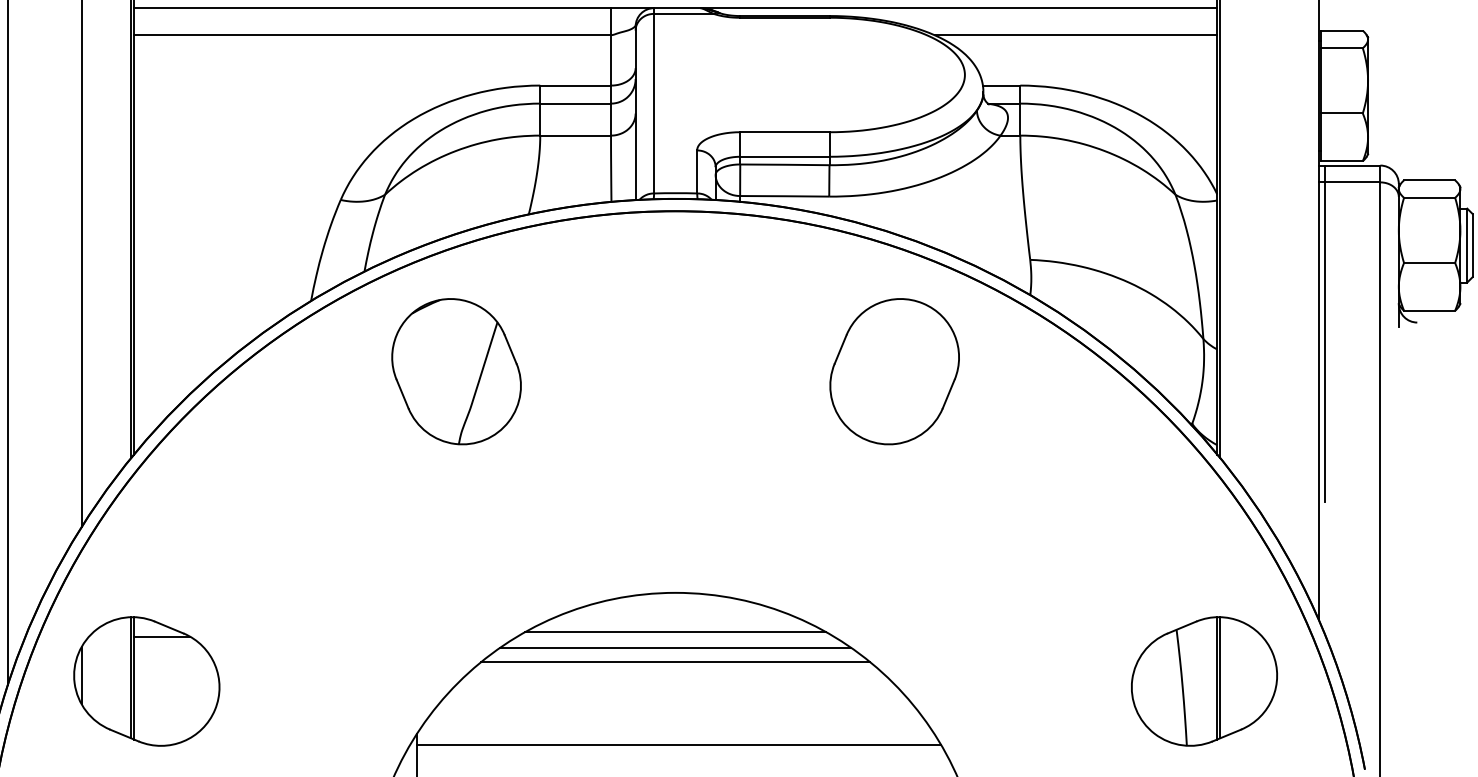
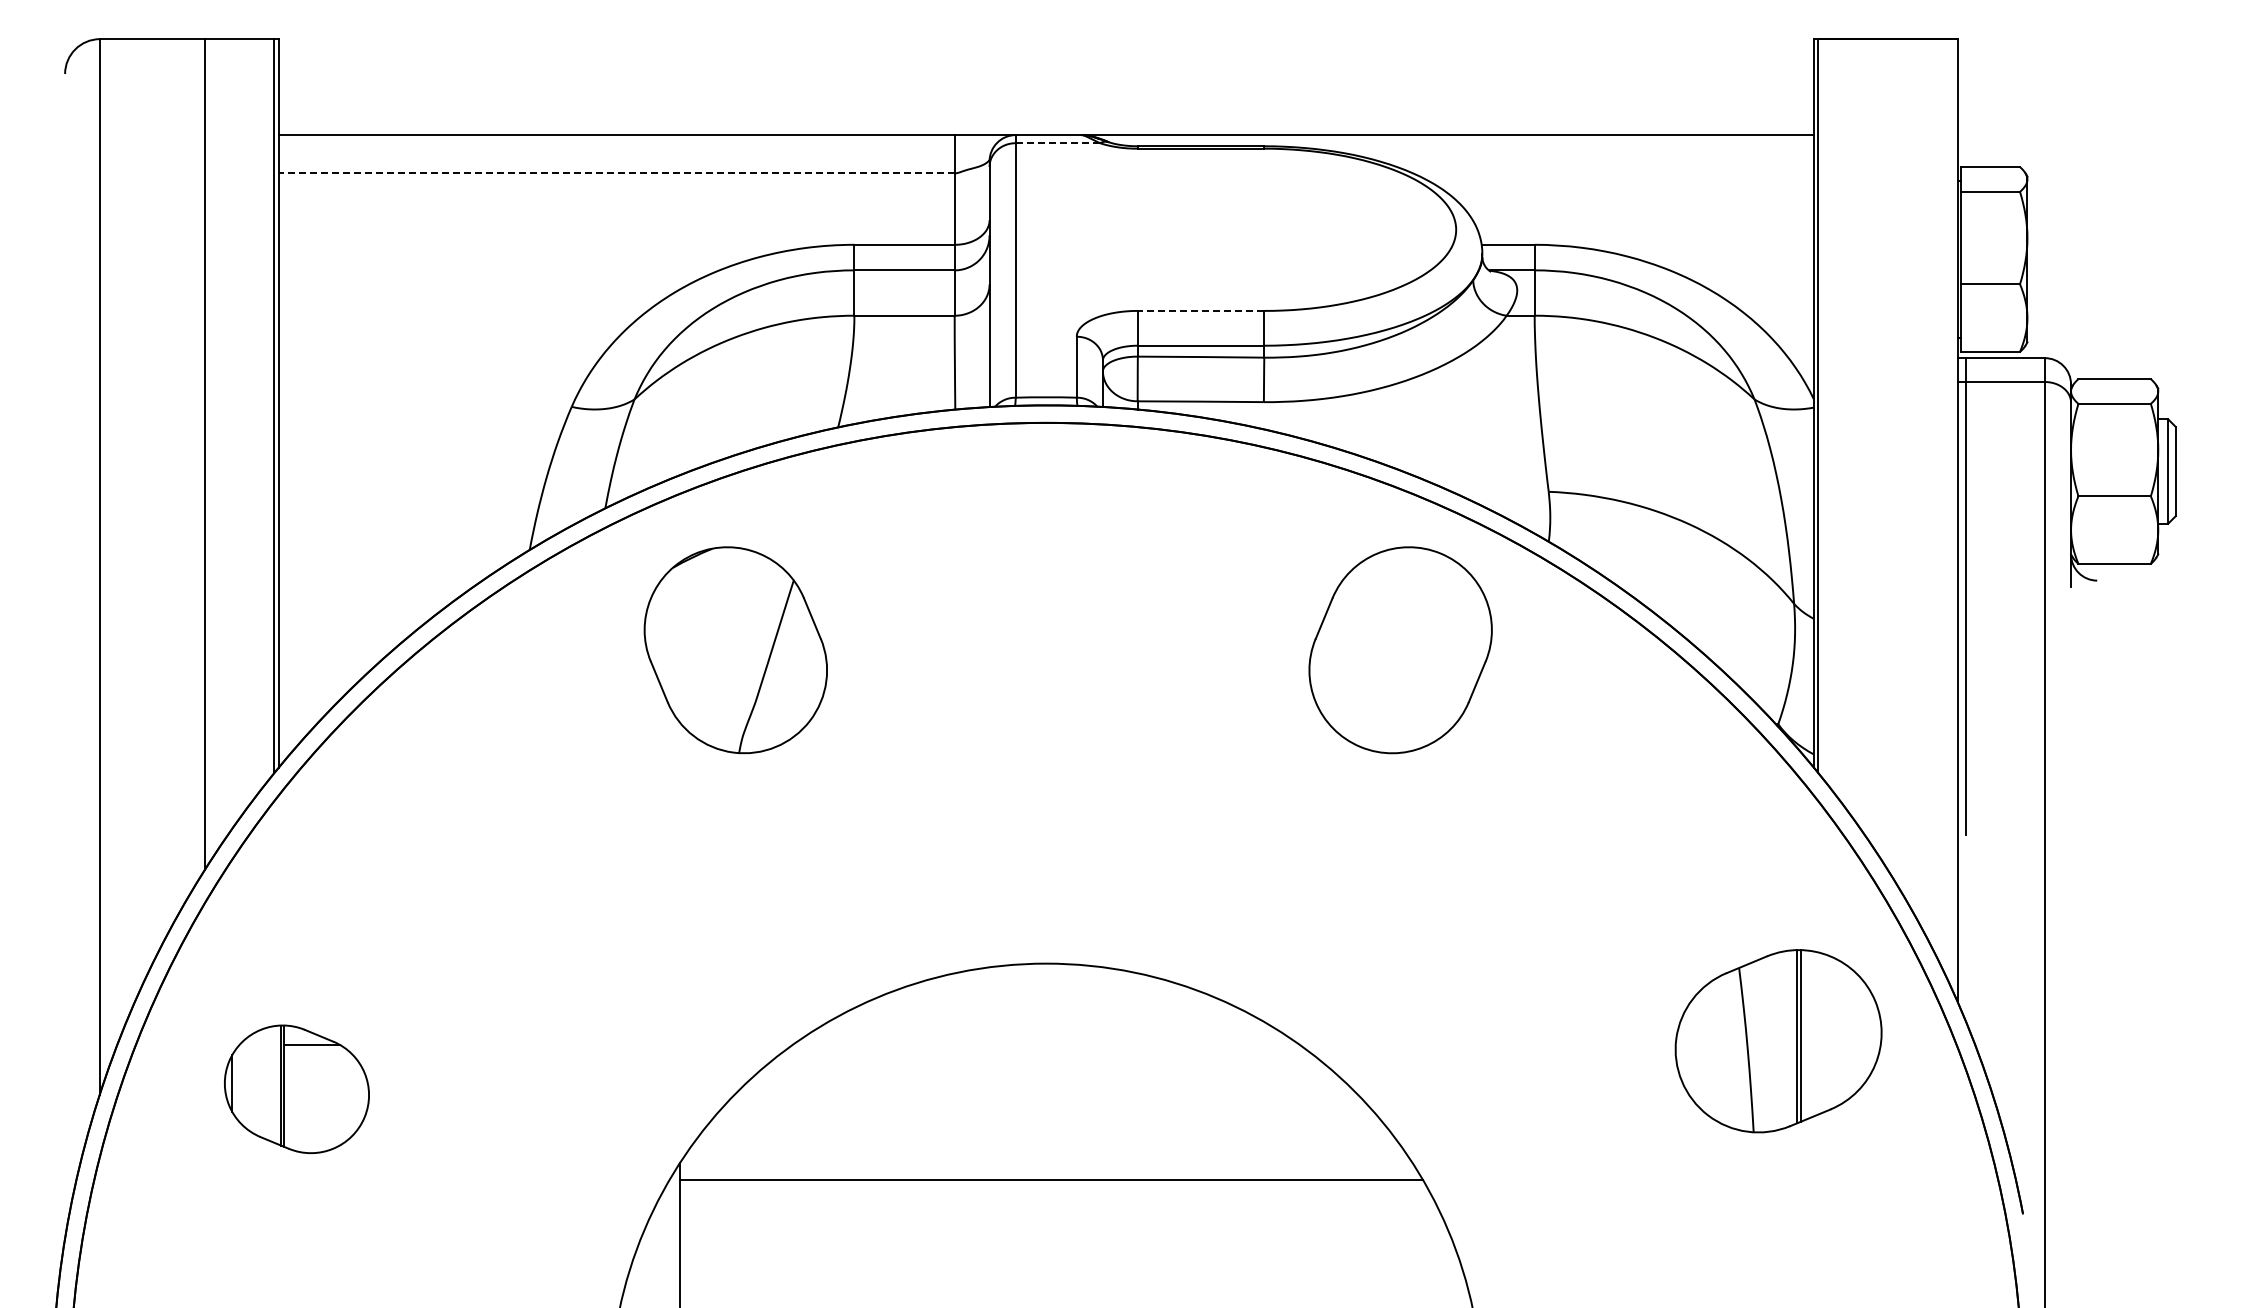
line: (684, 14) -> (1058, 143), solid -> dashed
line: (372, 35) -> (616, 173), solid -> dashed
line: (1075, 35) -> (1613, 173), removed
line: (784, 131) -> (1200, 310), solid -> dashed
part: (894, 371) -> (1400, 650), moved
line: (675, 632) -> (1045, 1019), removed
line: (675, 647) -> (1046, 1041), removed
line: (675, 661) -> (1046, 1061), removed
part: (146, 681) -> (296, 1089), size x0.7
part: (1204, 681) -> (1778, 1041), moved

